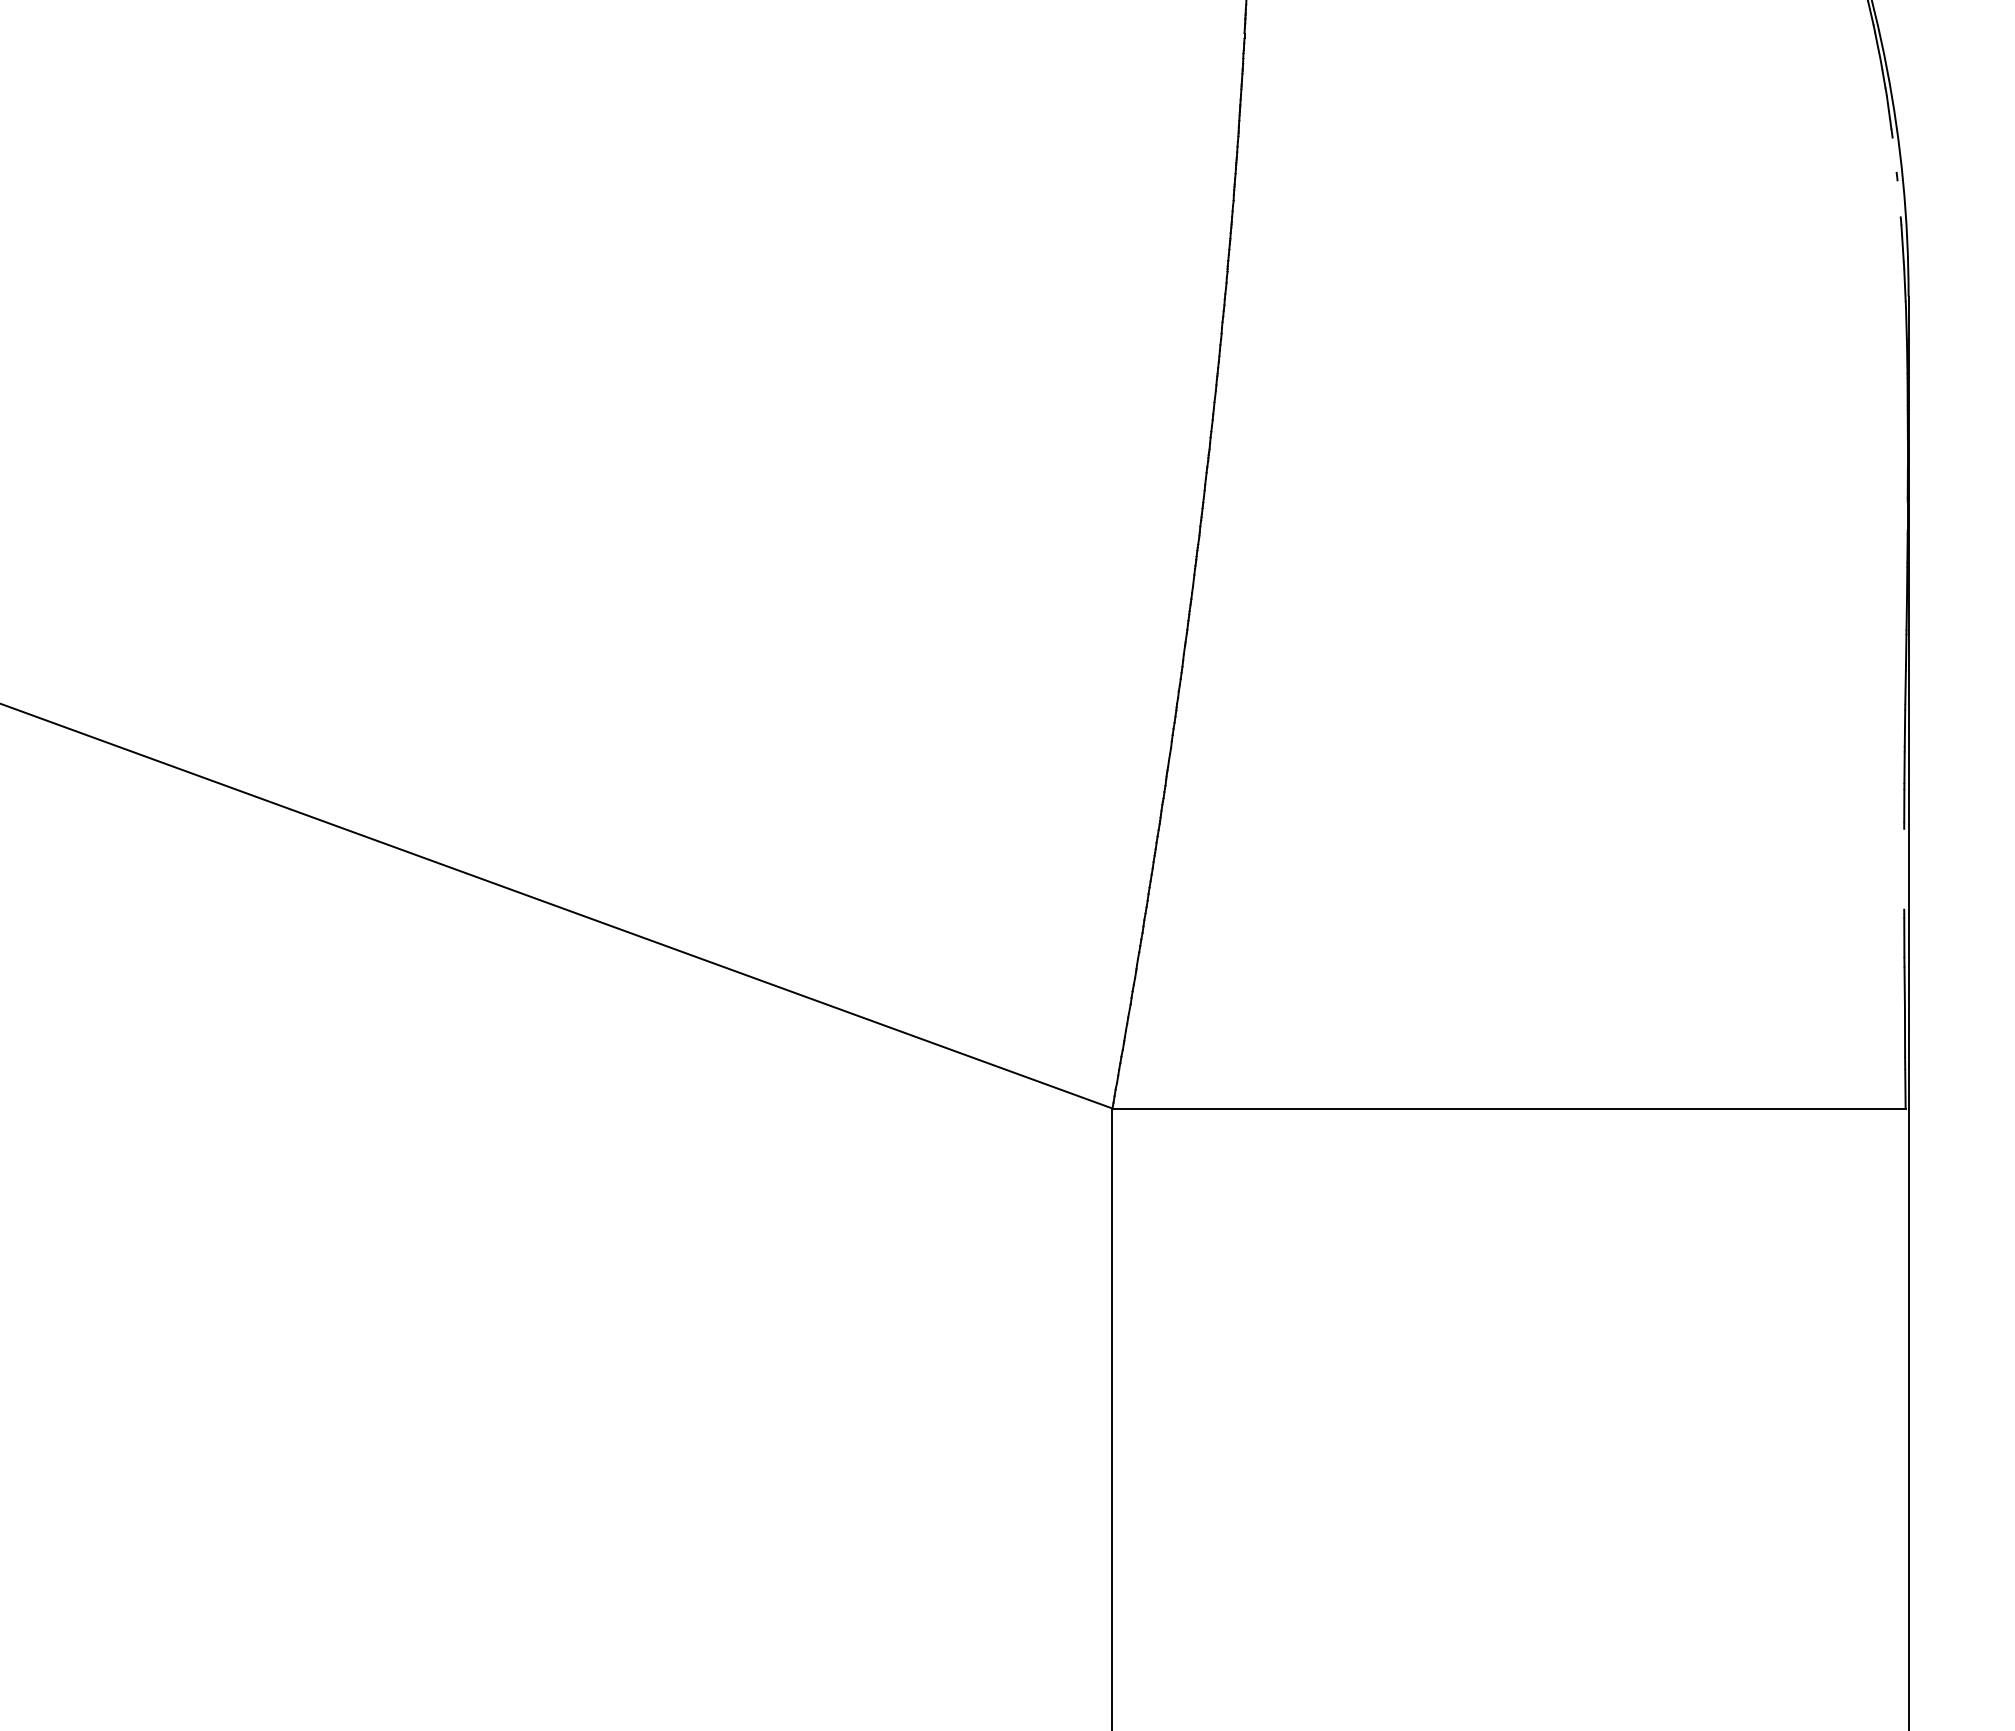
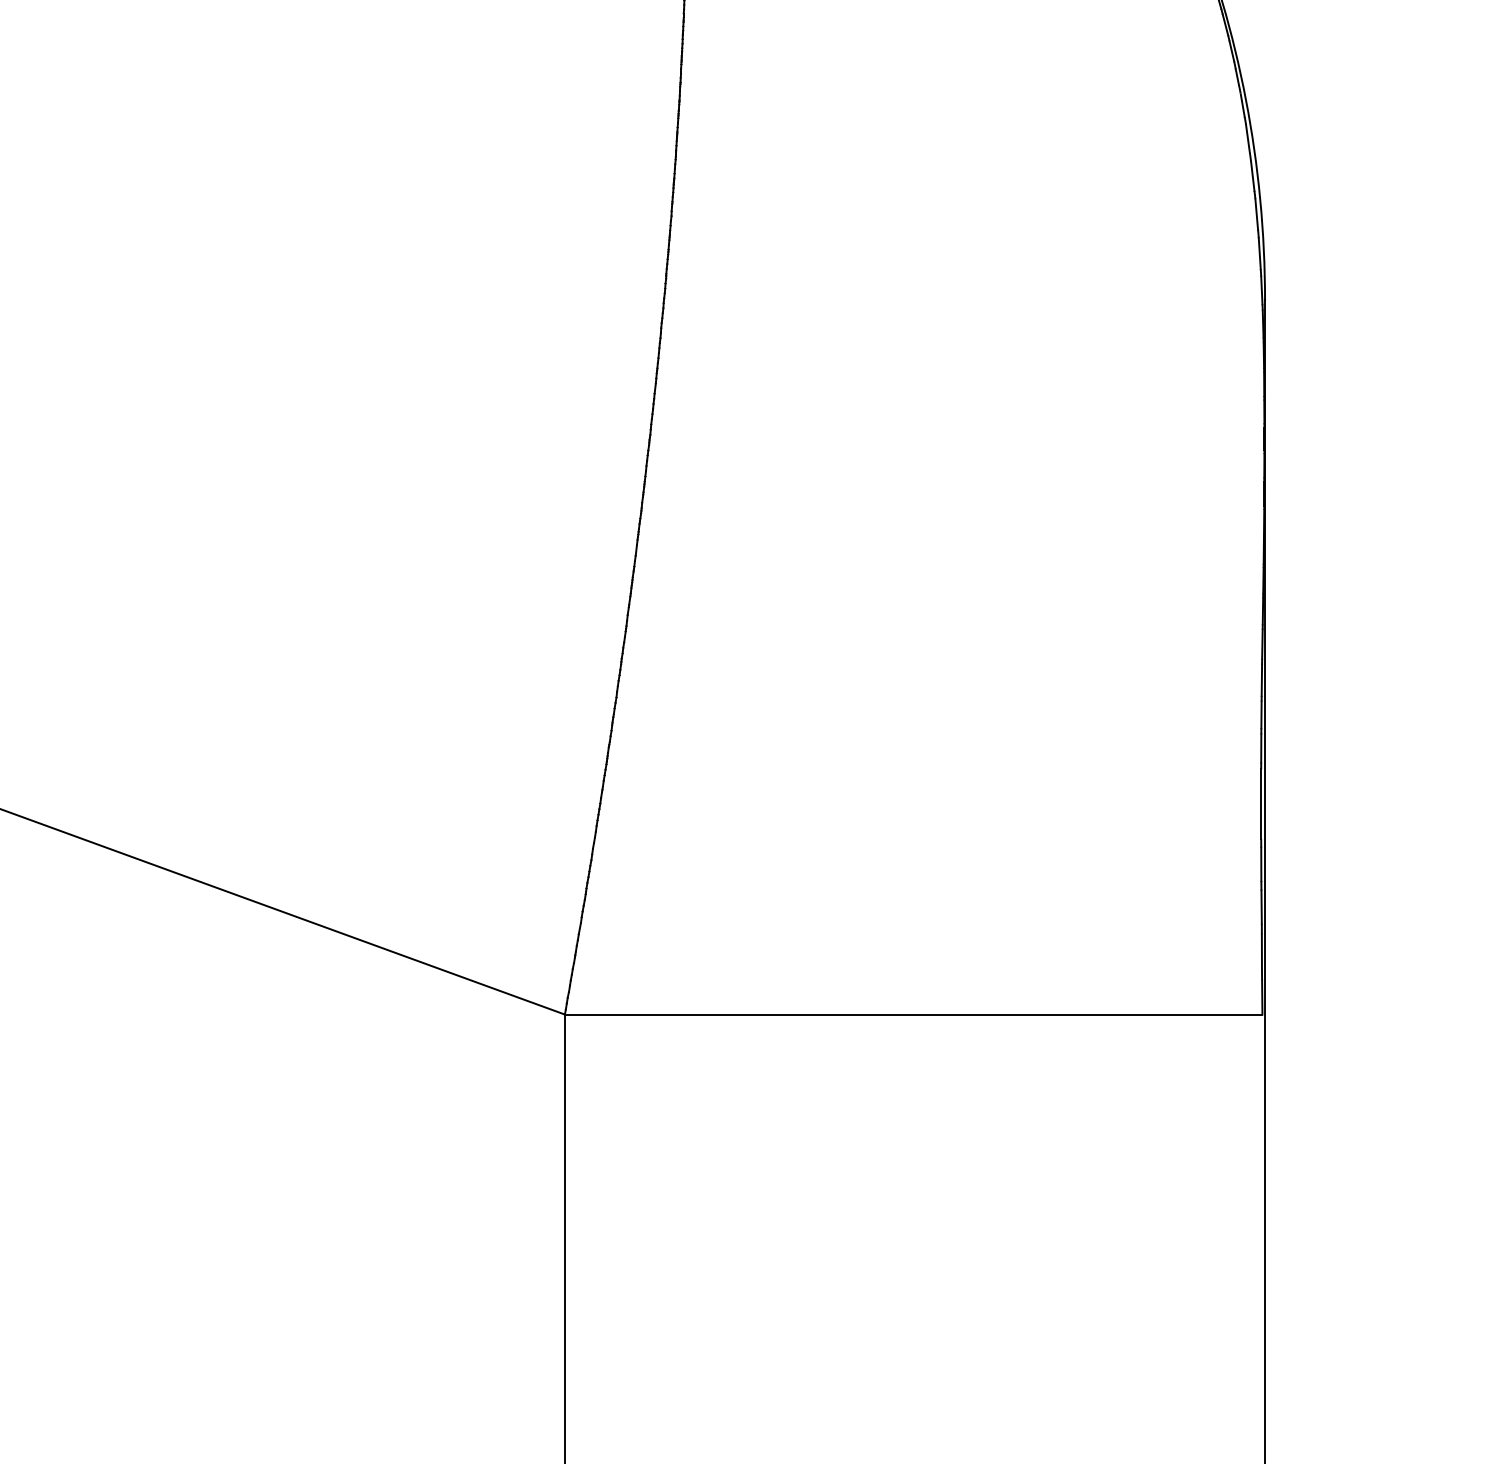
line: (1894, 154) -> (1252, 175), added
line: (1898, 198) -> (1256, 214), added
line: (1904, 868) -> (1261, 803), added

